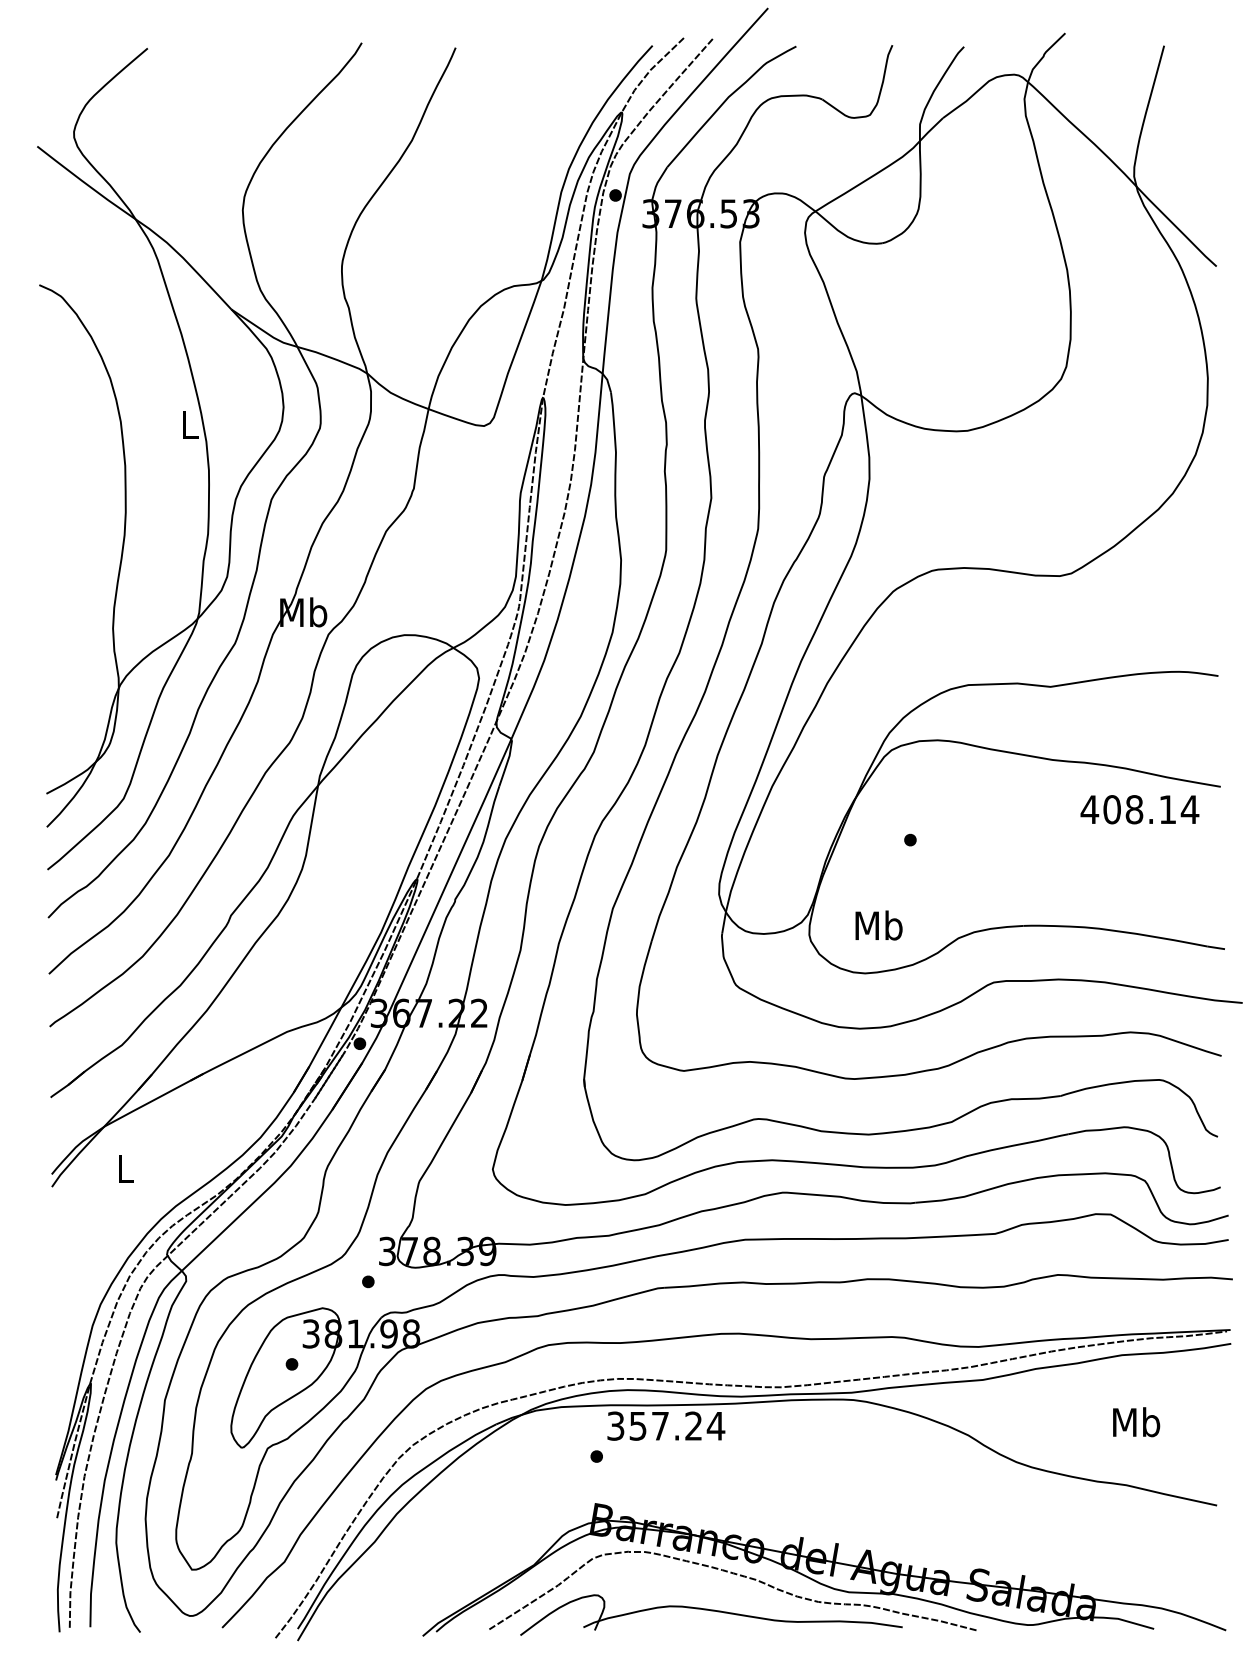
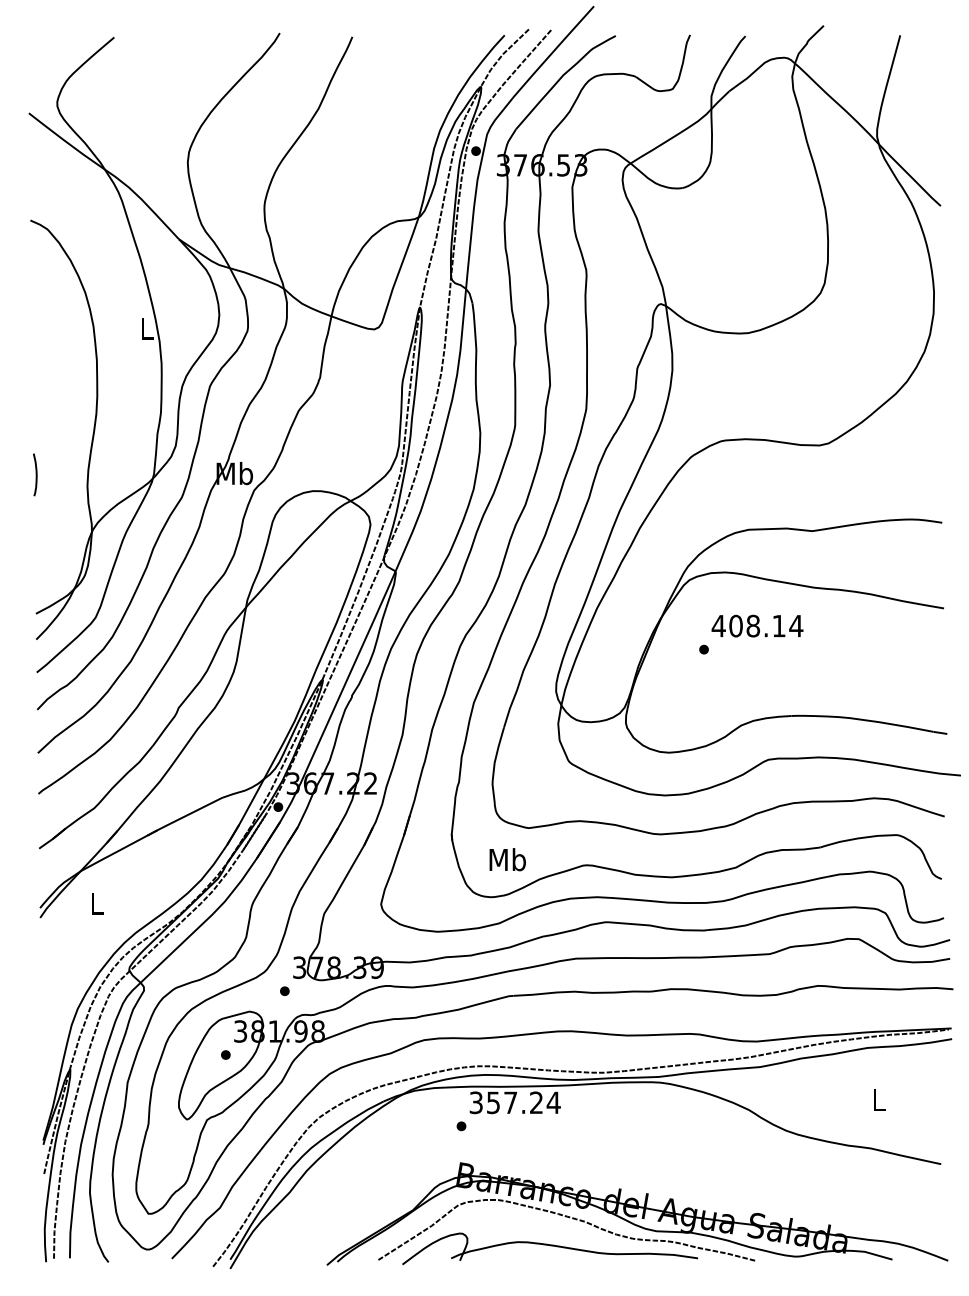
curve: (45, 613) -> (35, 474), added
text: (1139, 808) -> (757, 625), moved
text: (878, 925) -> (507, 859), moved
text: (1136, 1421) -> (878, 1099), Mb -> L

